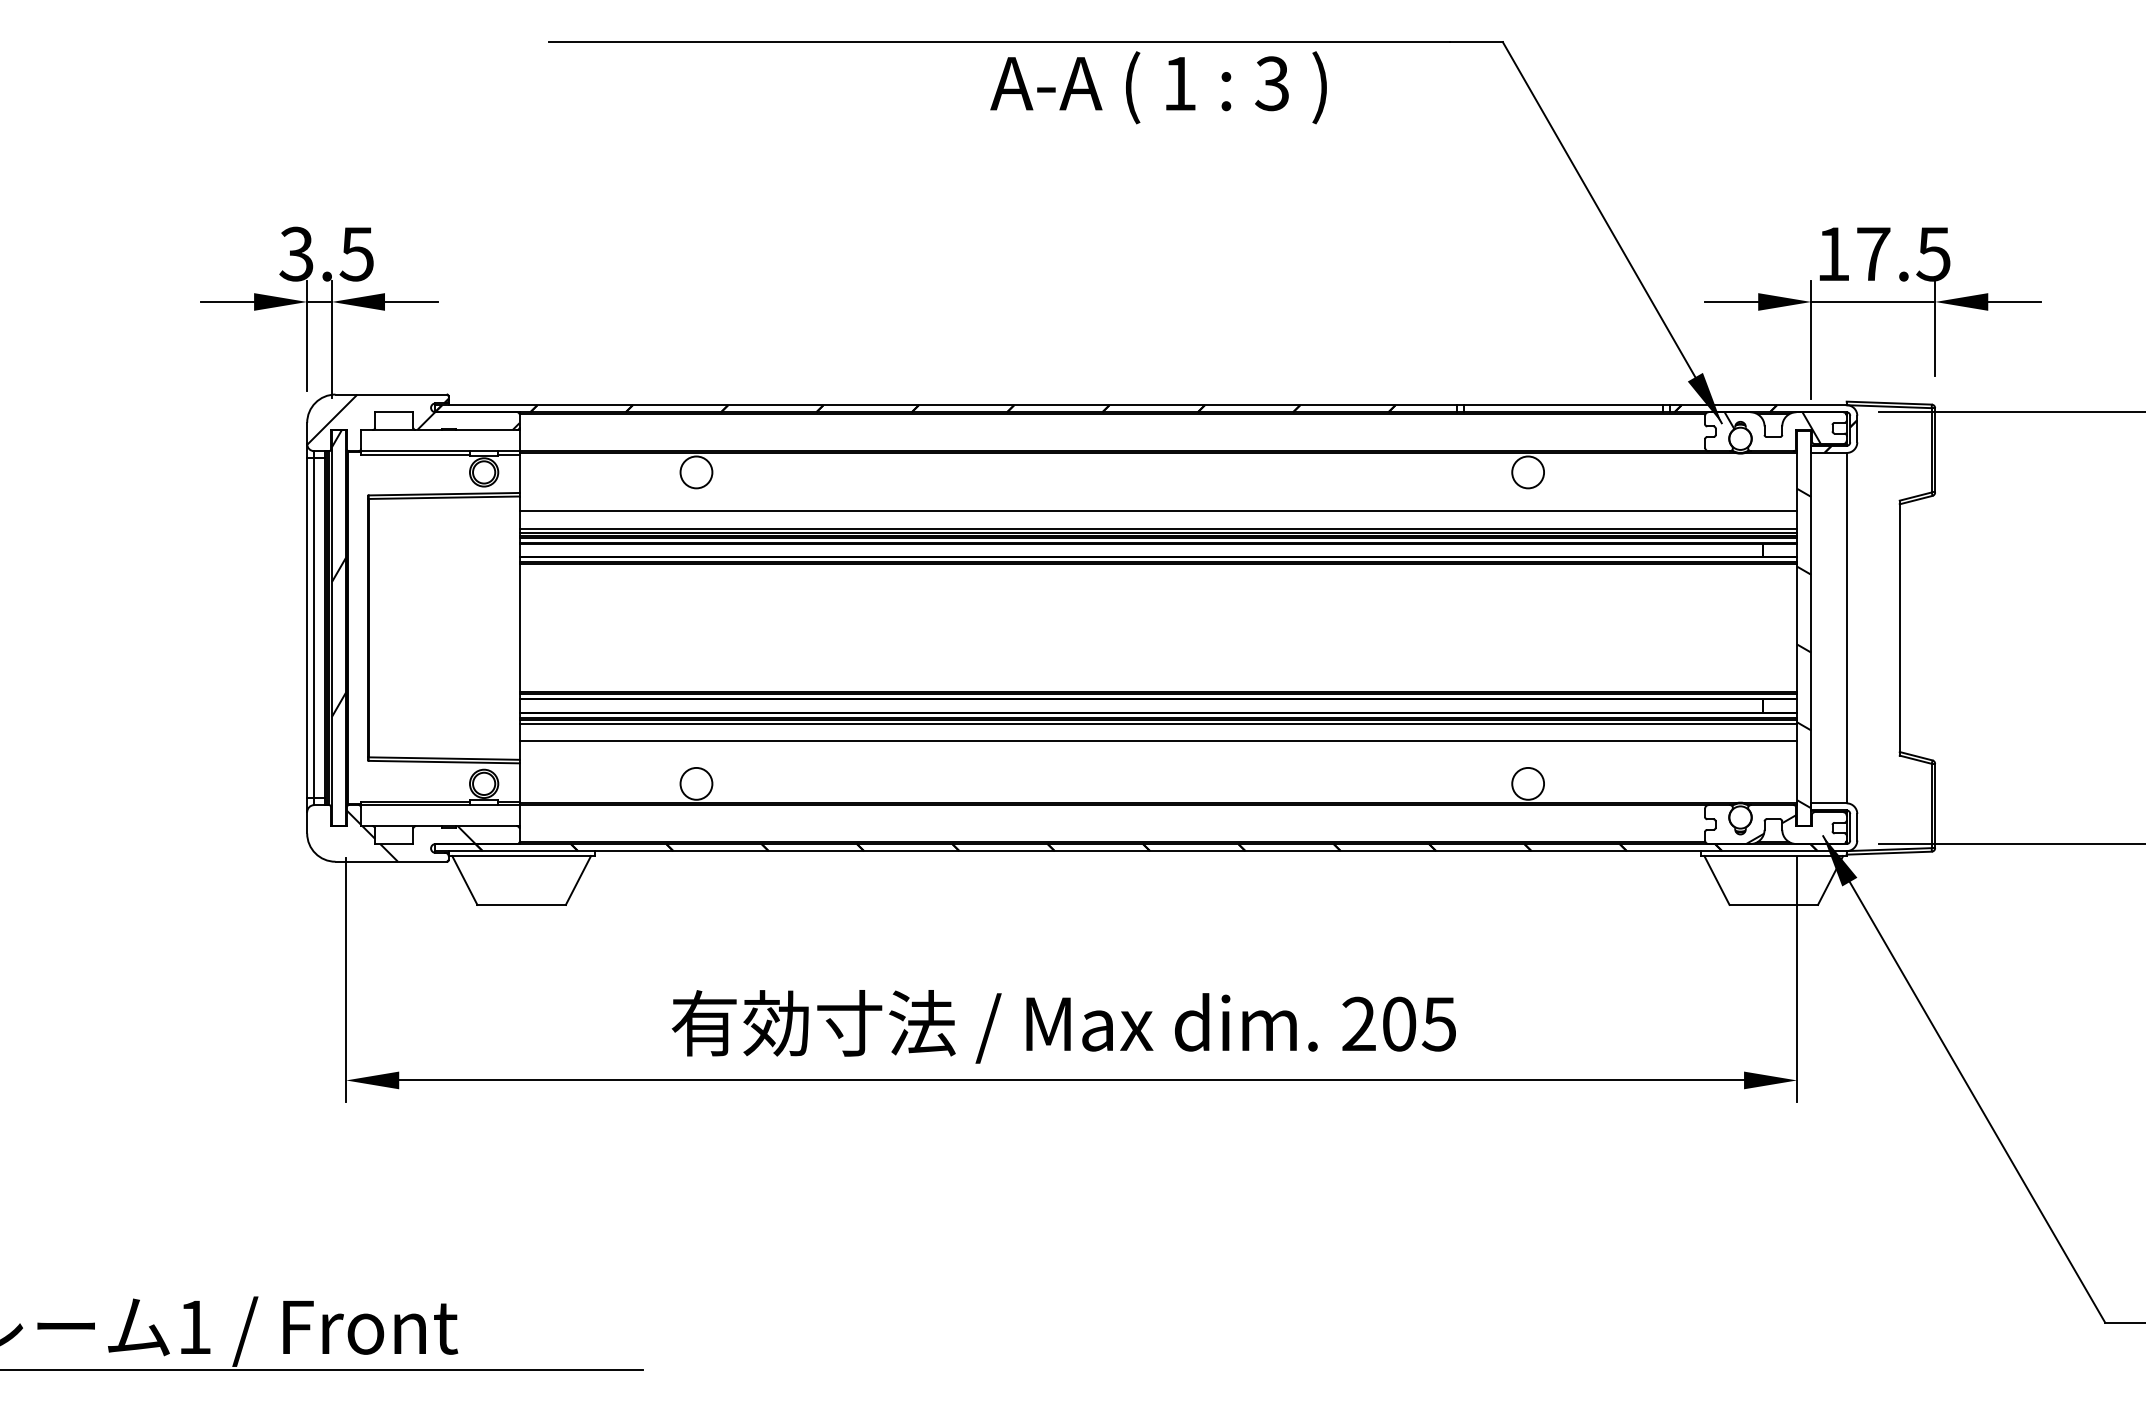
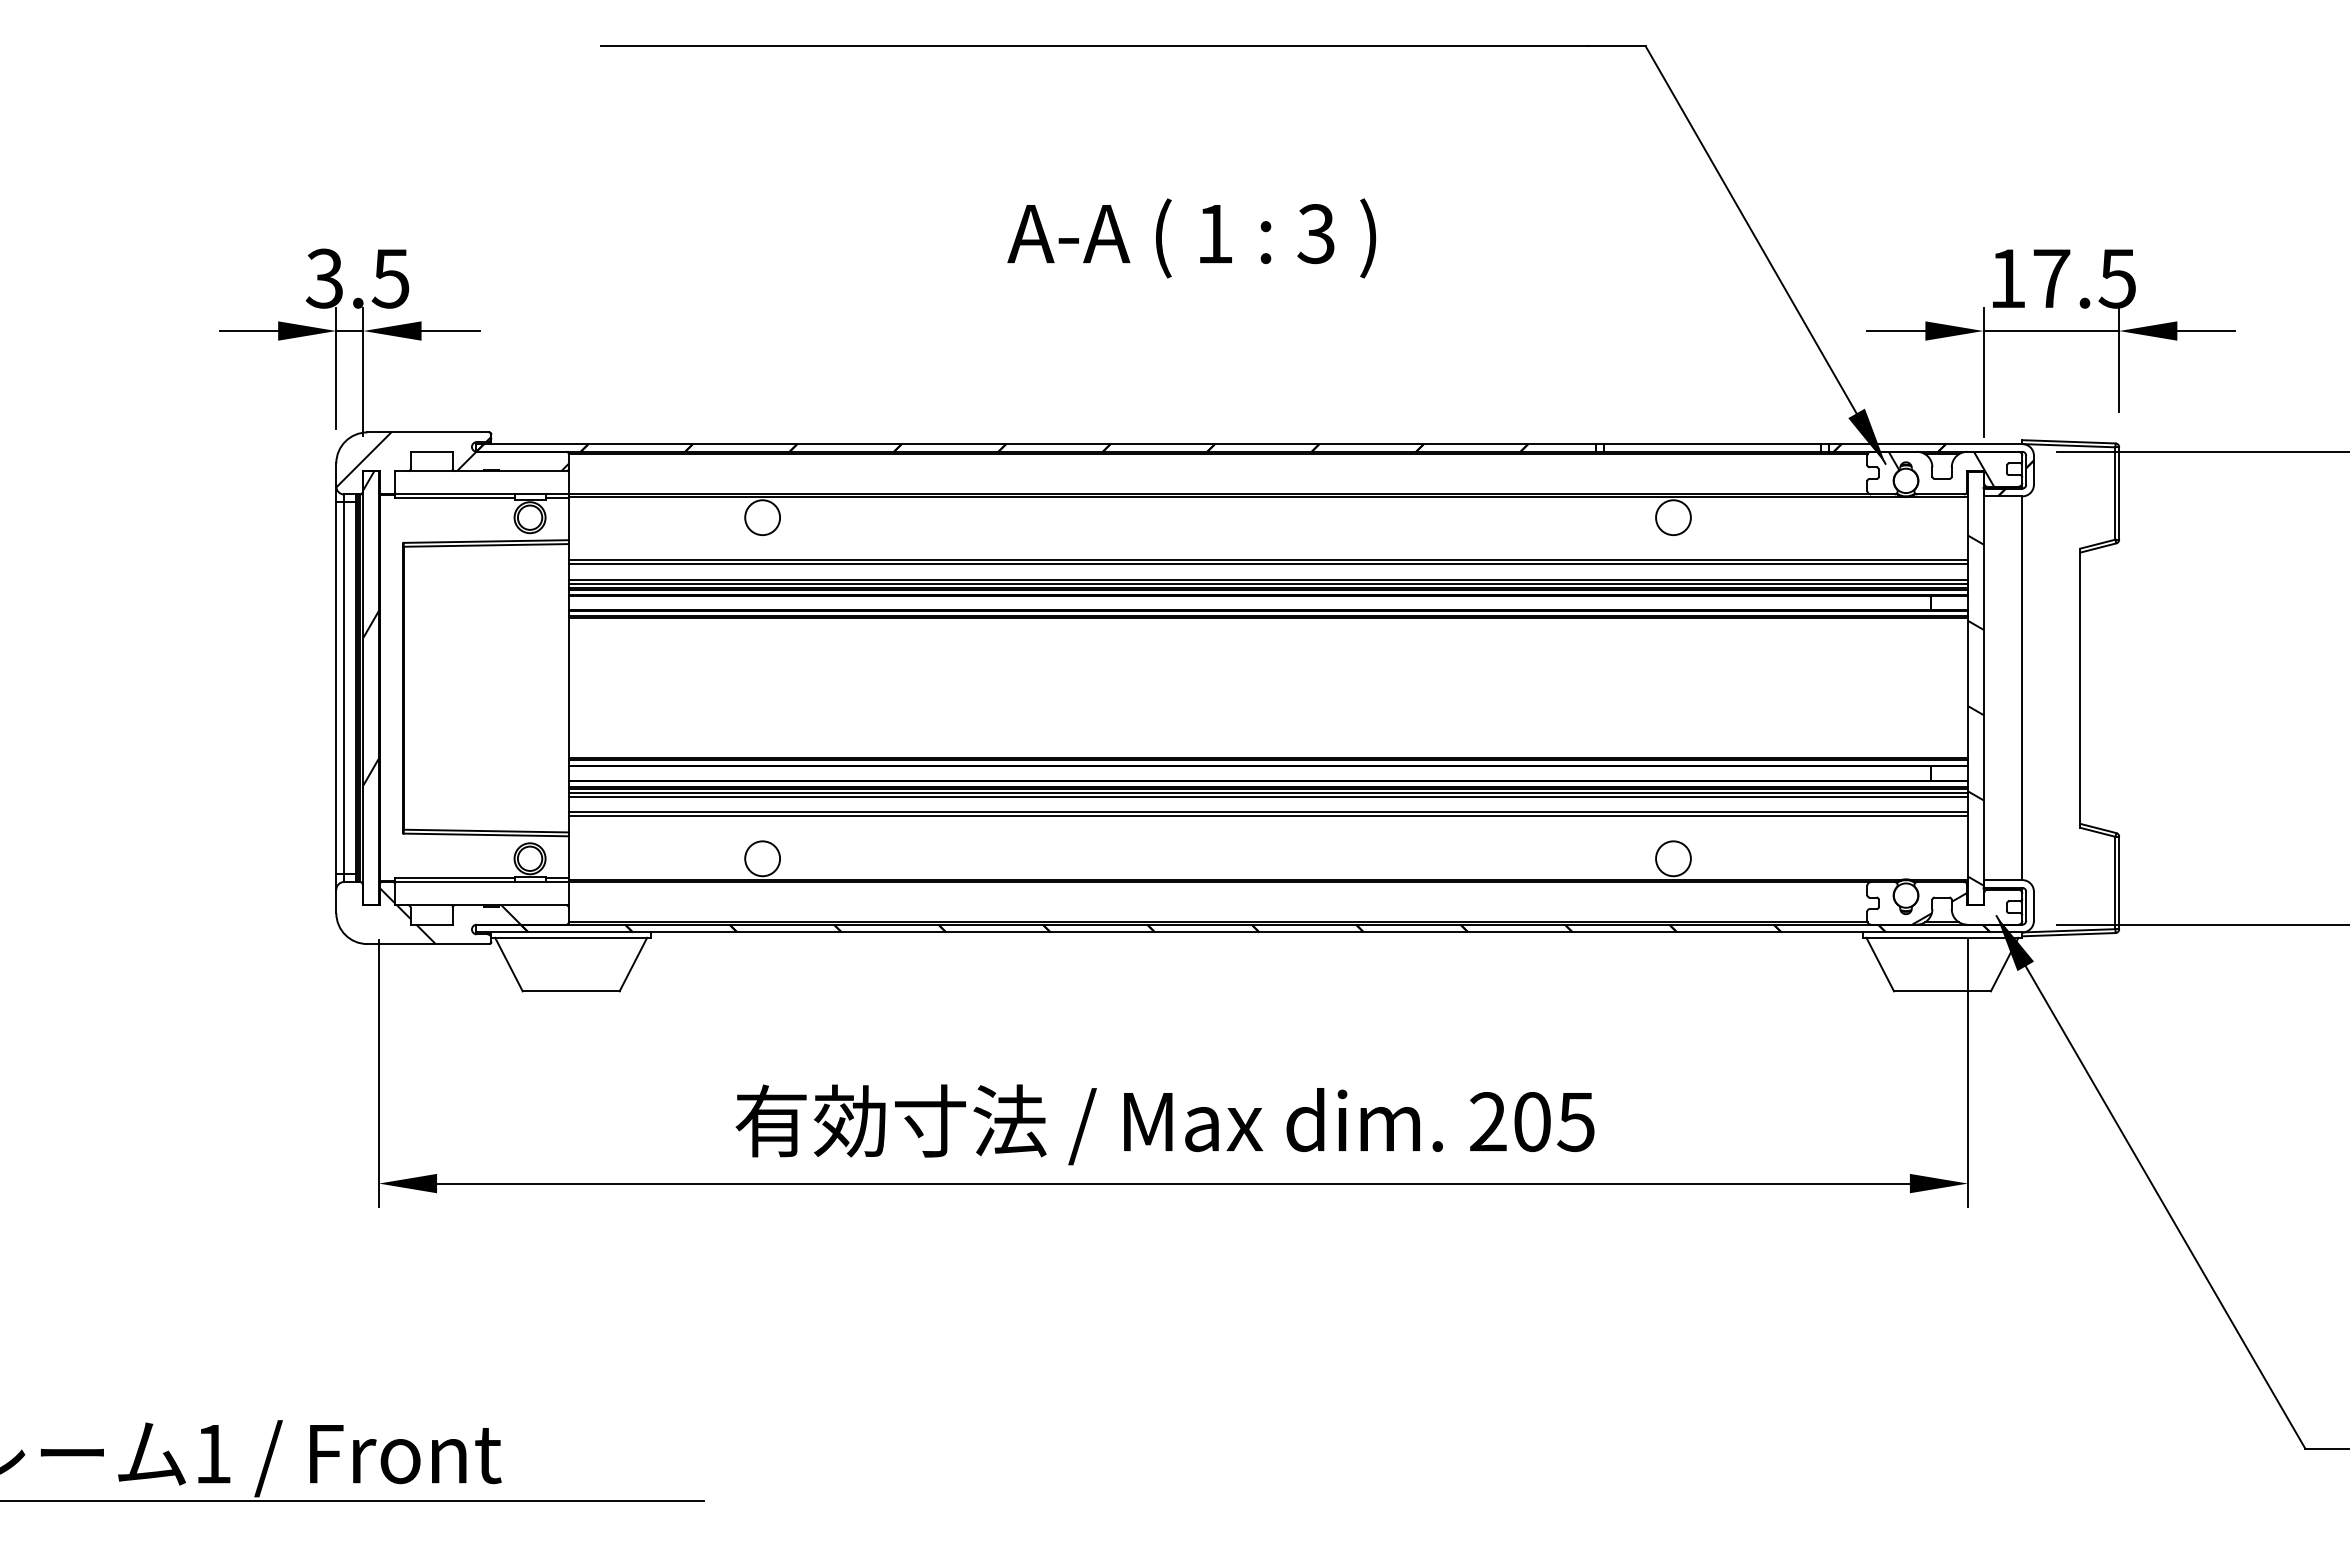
text: (1158, 87) -> (1191, 238), moved
line: (1158, 515) -> (1268, 564), added
line: (1158, 727) -> (1268, 796), added
line: (1158, 745) -> (1268, 816), added

